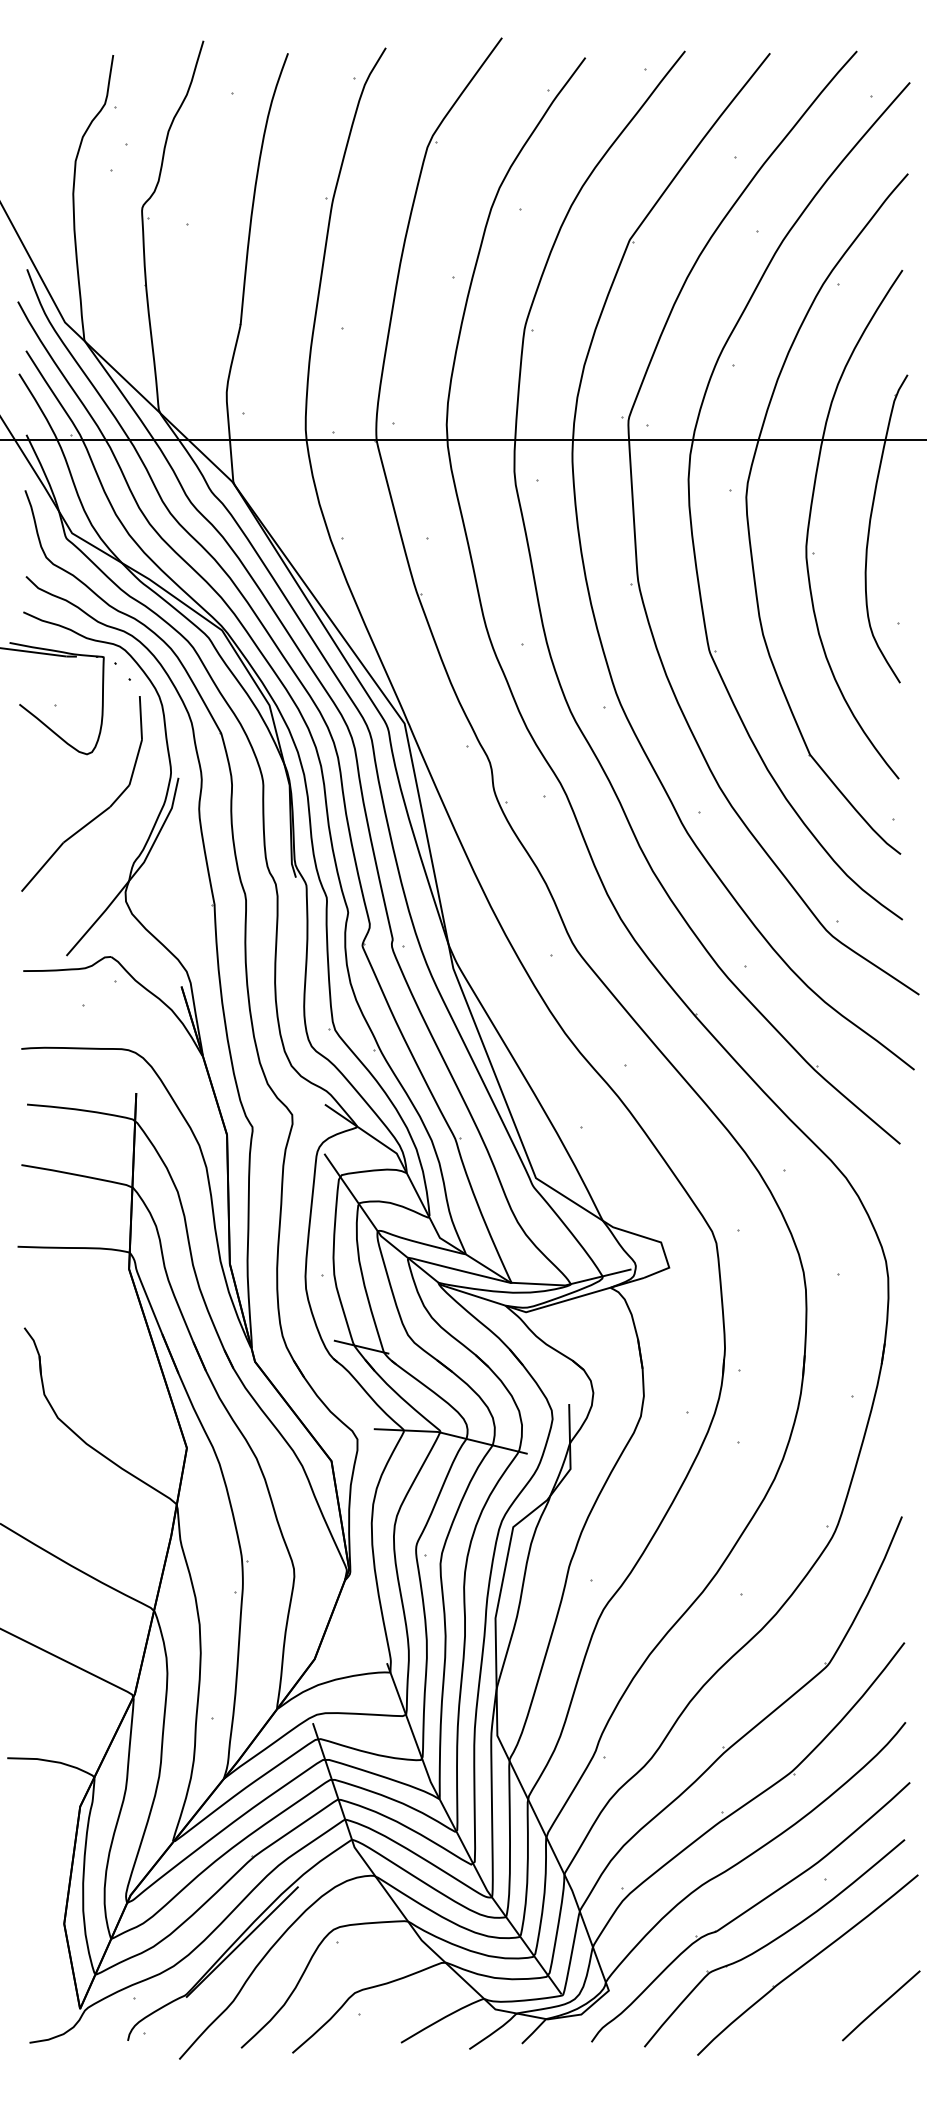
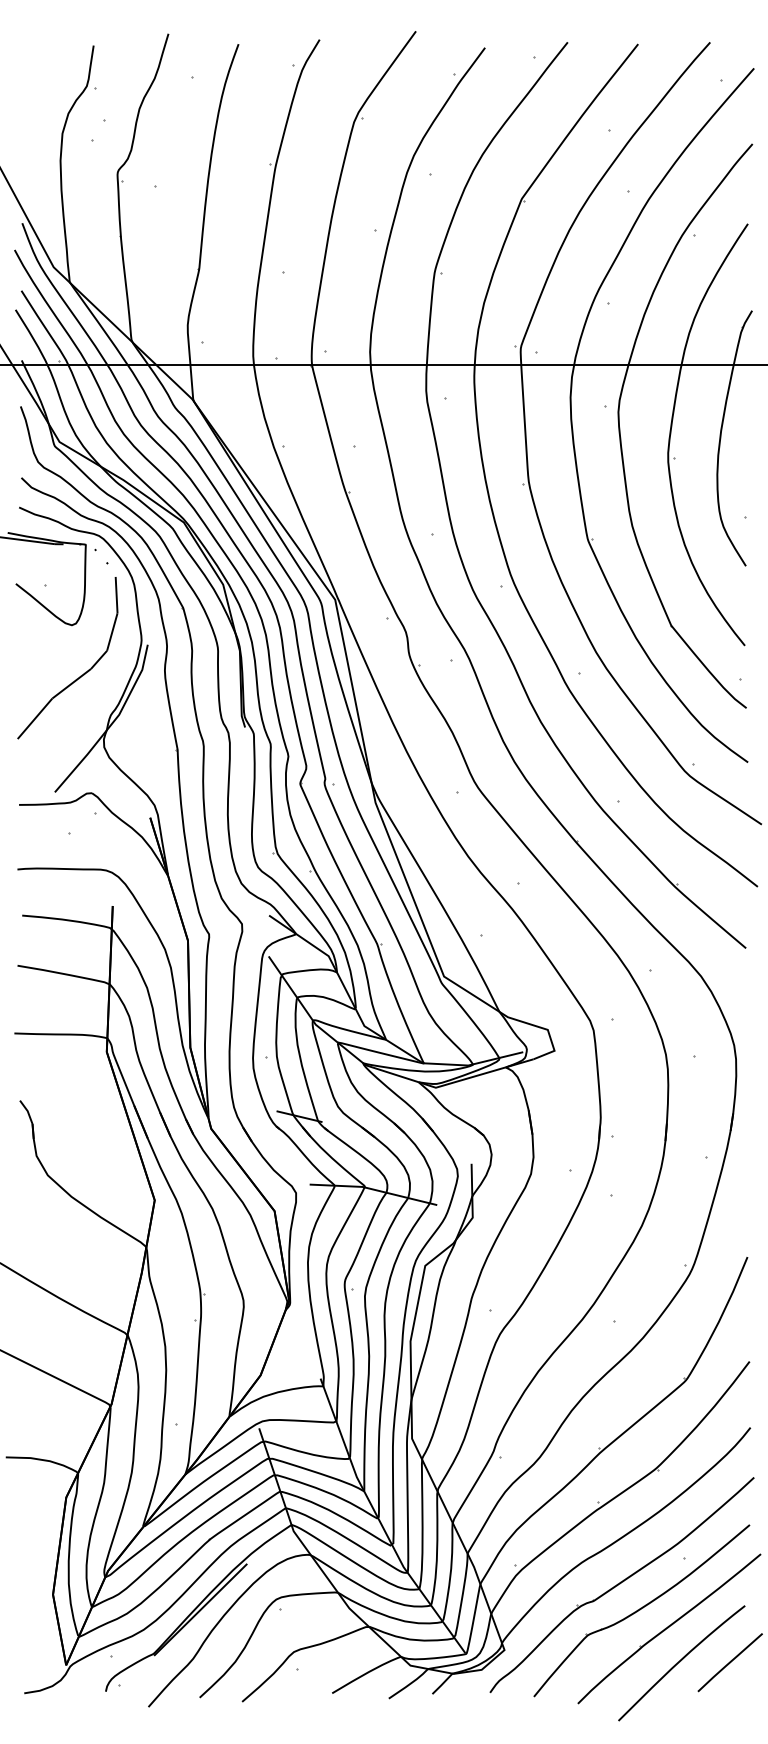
curve: (822, 2004) -> (681, 1661), added

